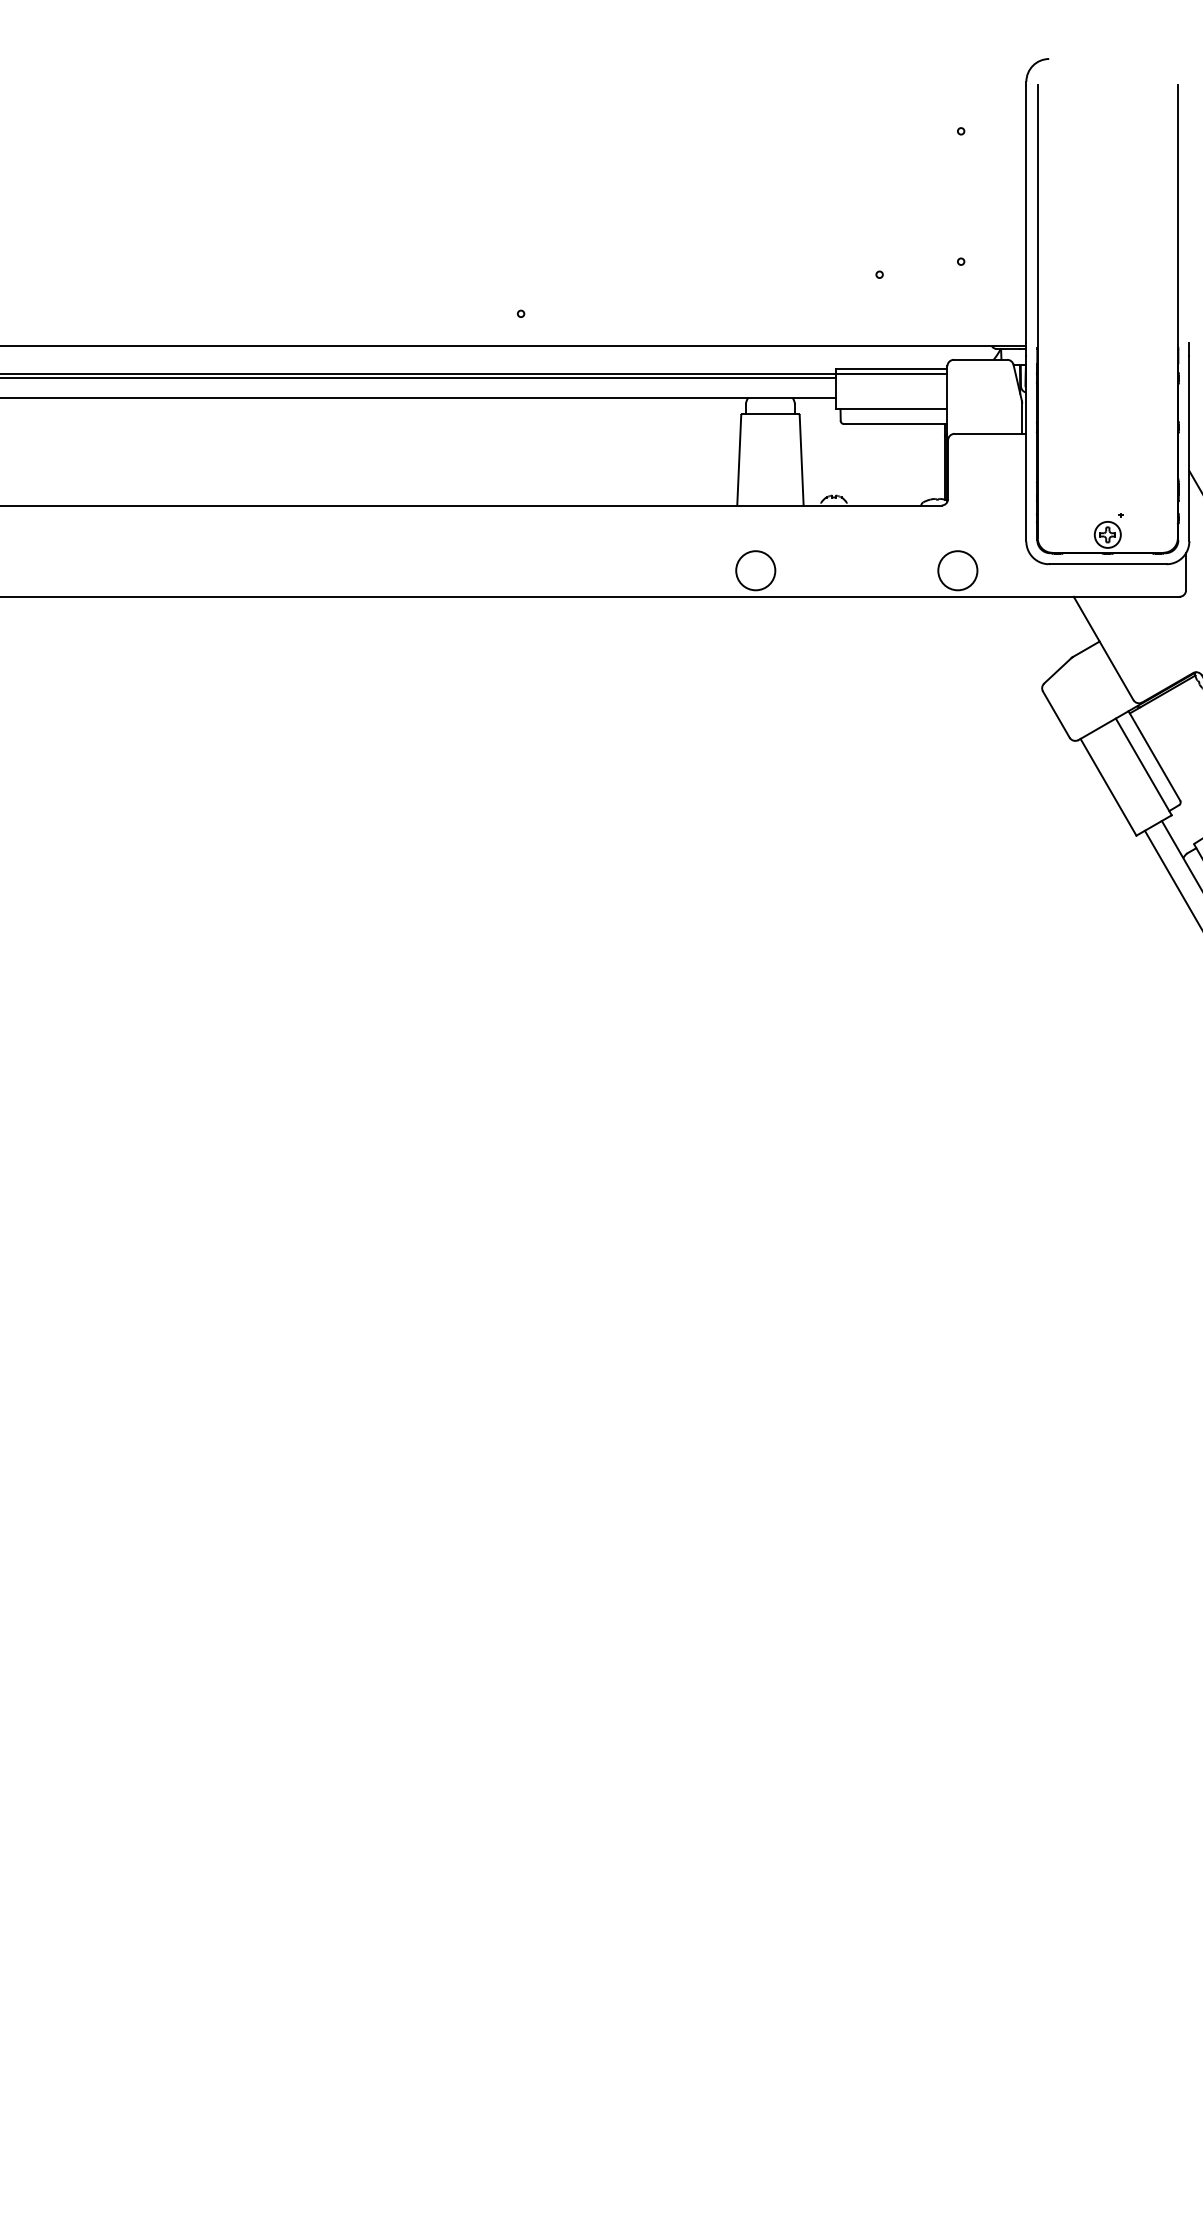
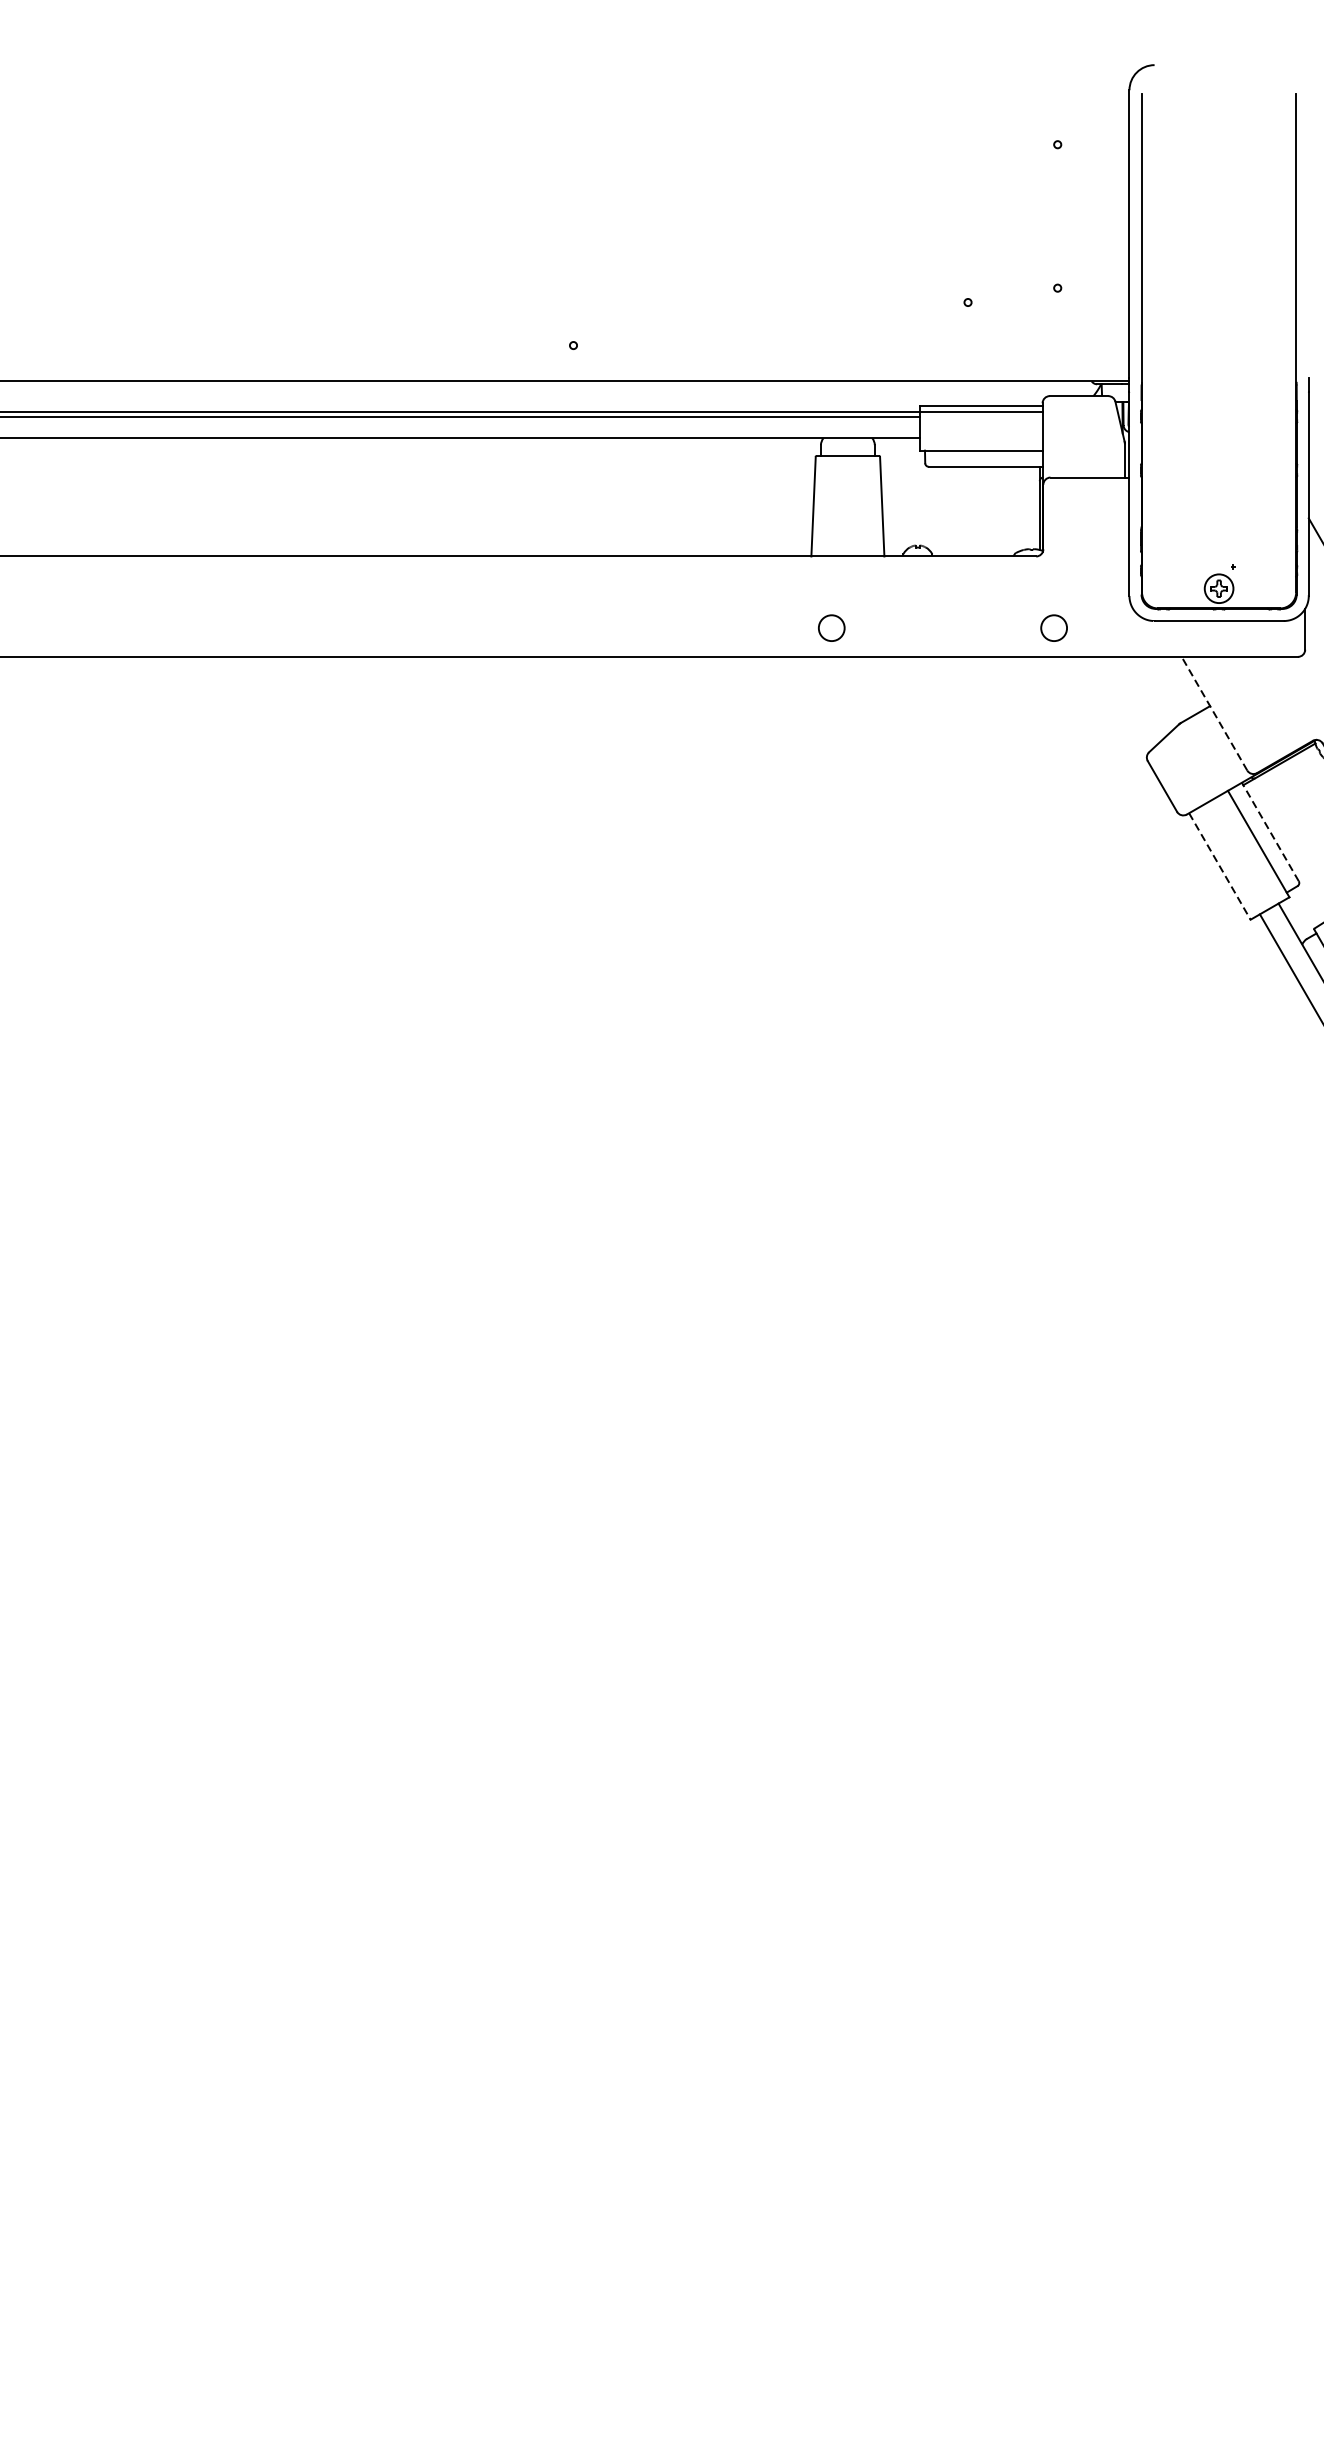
circle: (755, 570) -> (831, 627), size x0.6
circle: (957, 570) -> (1053, 627), size x0.6
line: (1103, 648) -> (1214, 713), solid -> dashed
line: (1154, 755) -> (1270, 831), solid -> dashed
line: (1108, 787) -> (1219, 866), solid -> dashed

